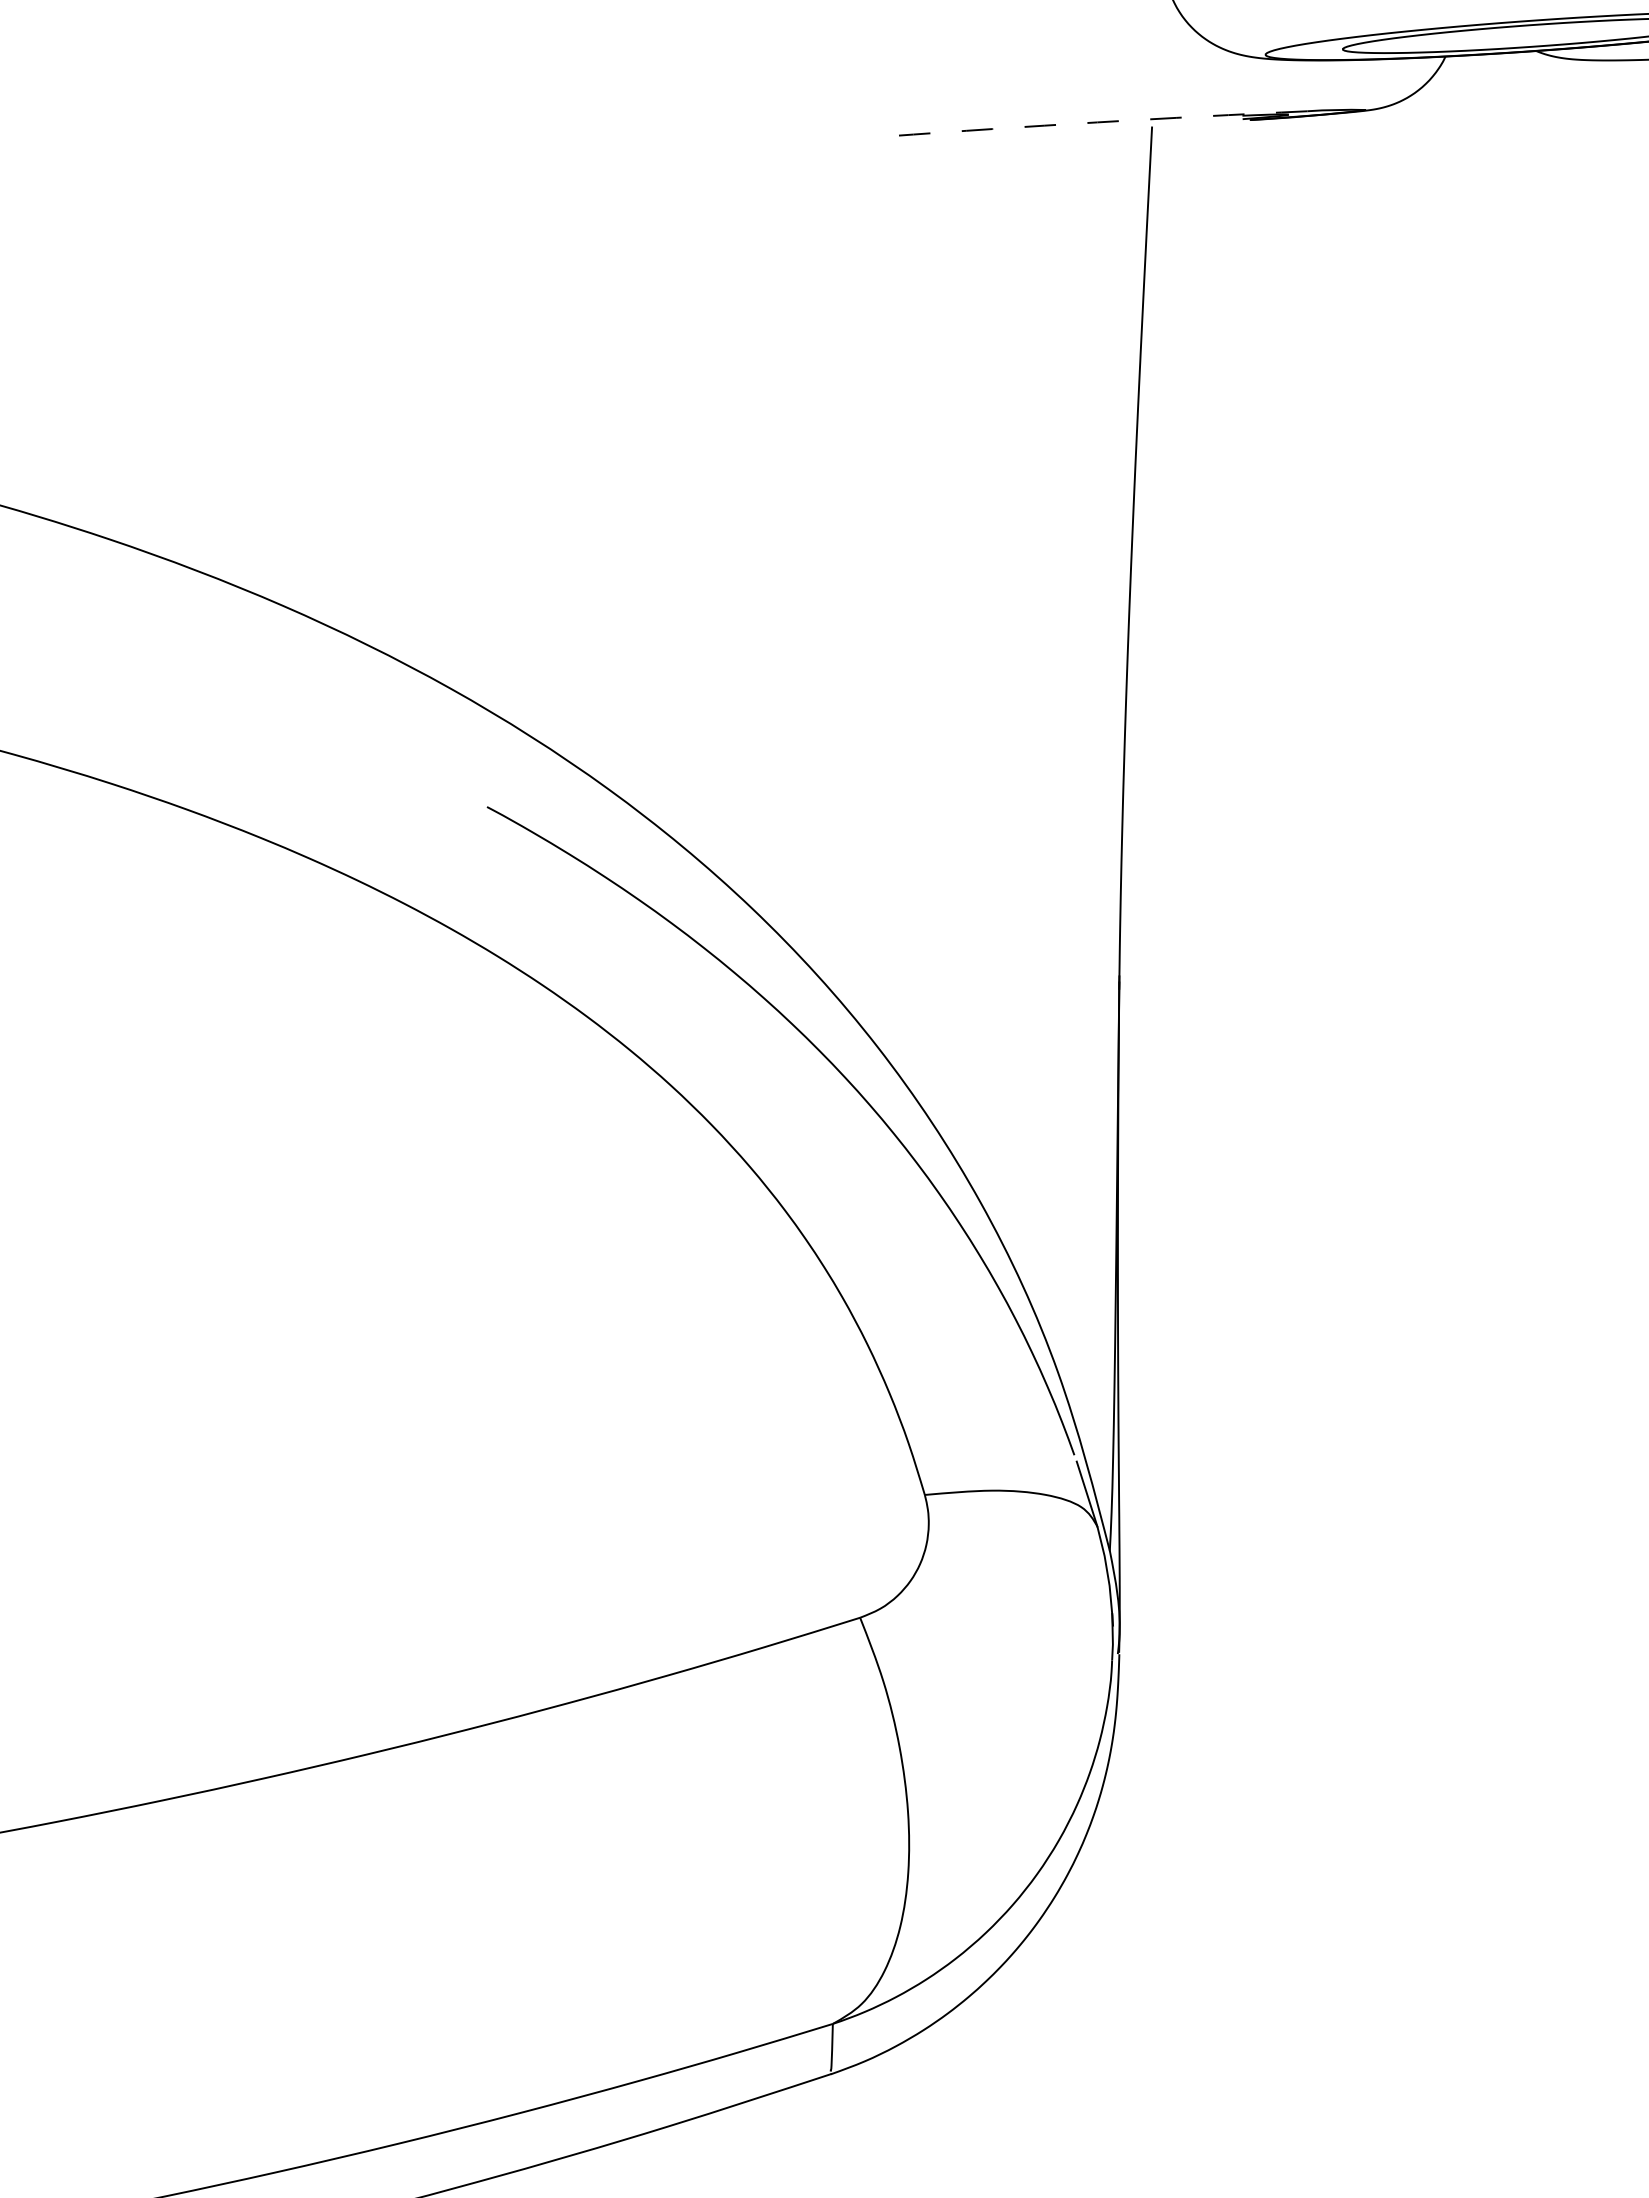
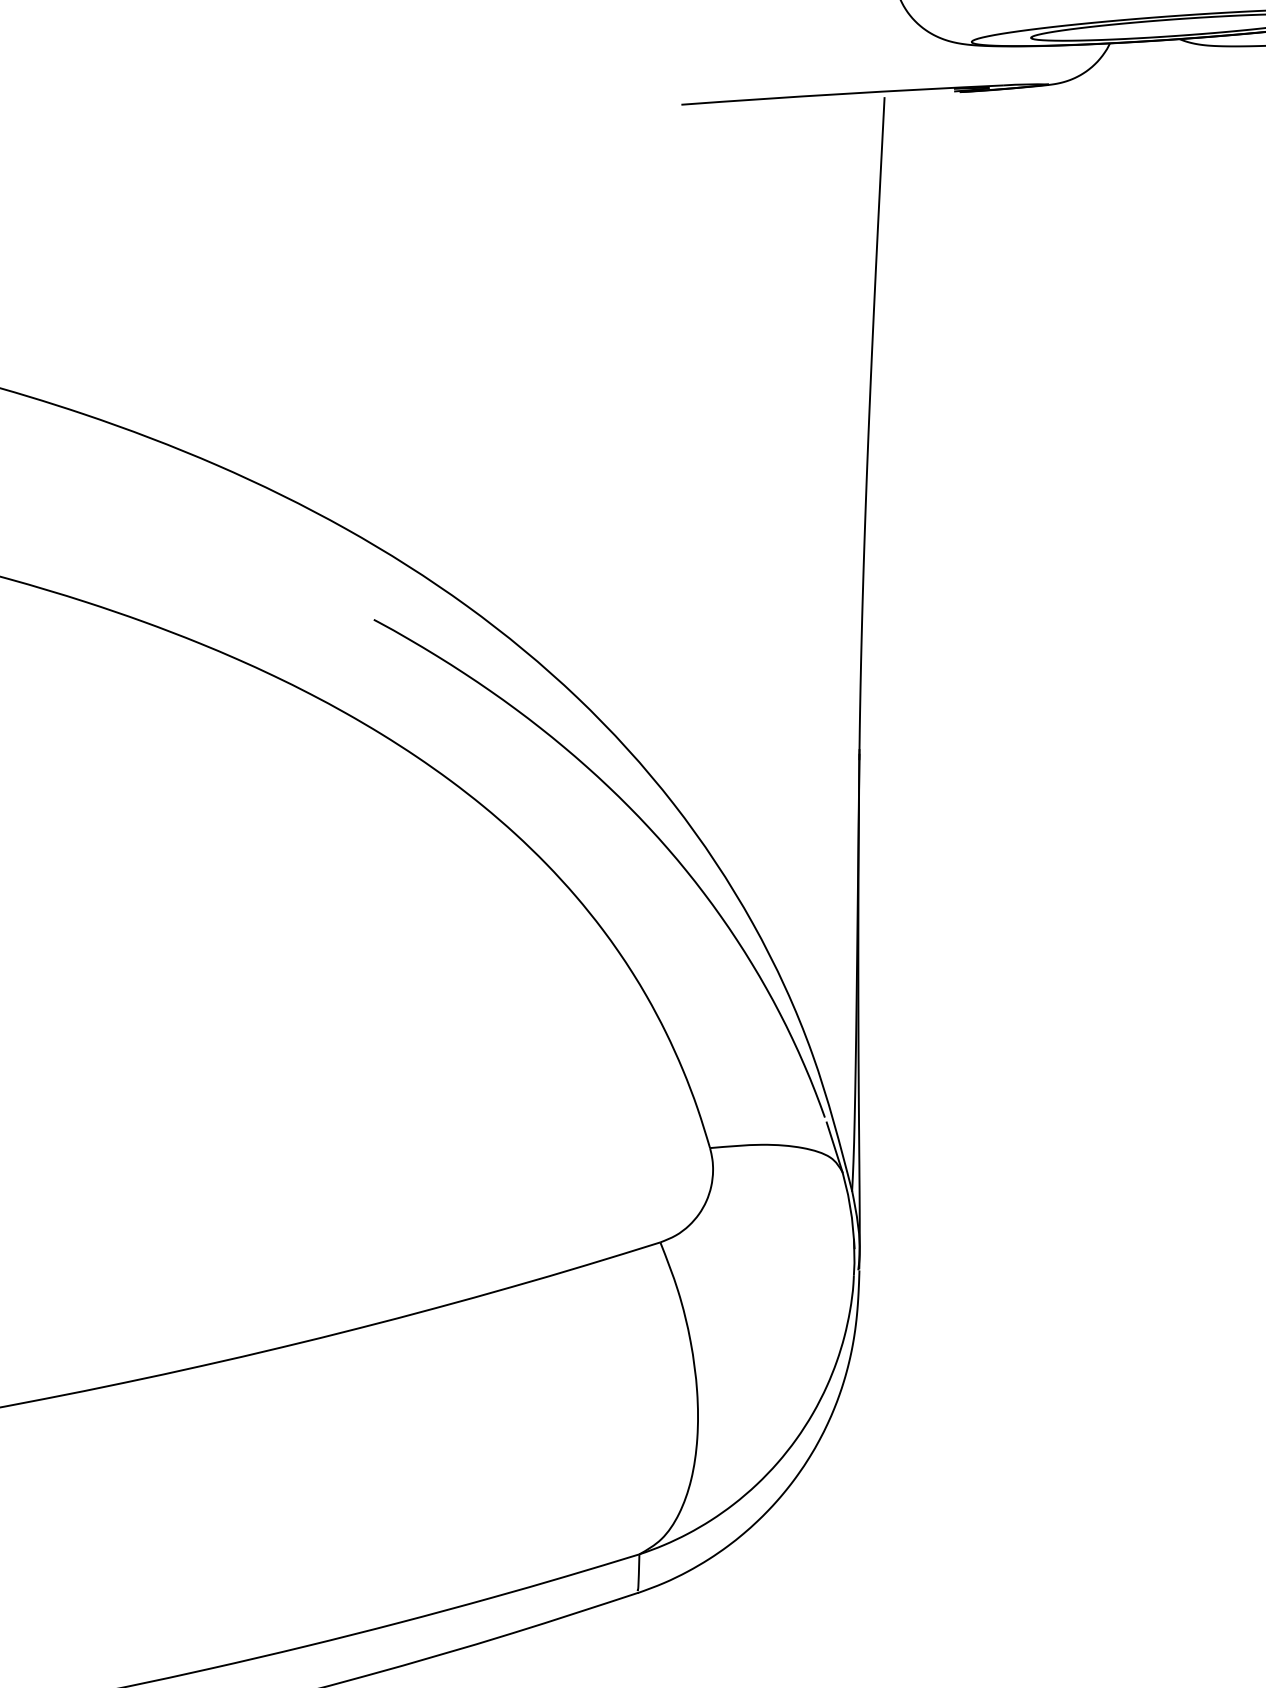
arc: (1097, 122) -> (842, 94), dashed -> solid

